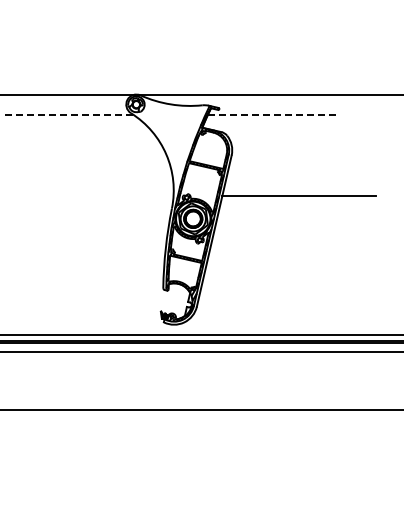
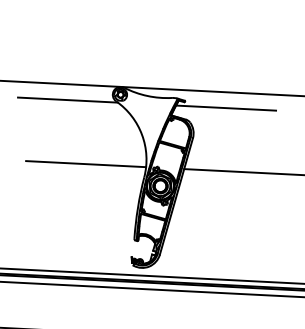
line: (69, 114) -> (68, 99), dashed -> solid
line: (272, 114) -> (226, 107), dashed -> solid
line: (96, 195) -> (85, 164), added

